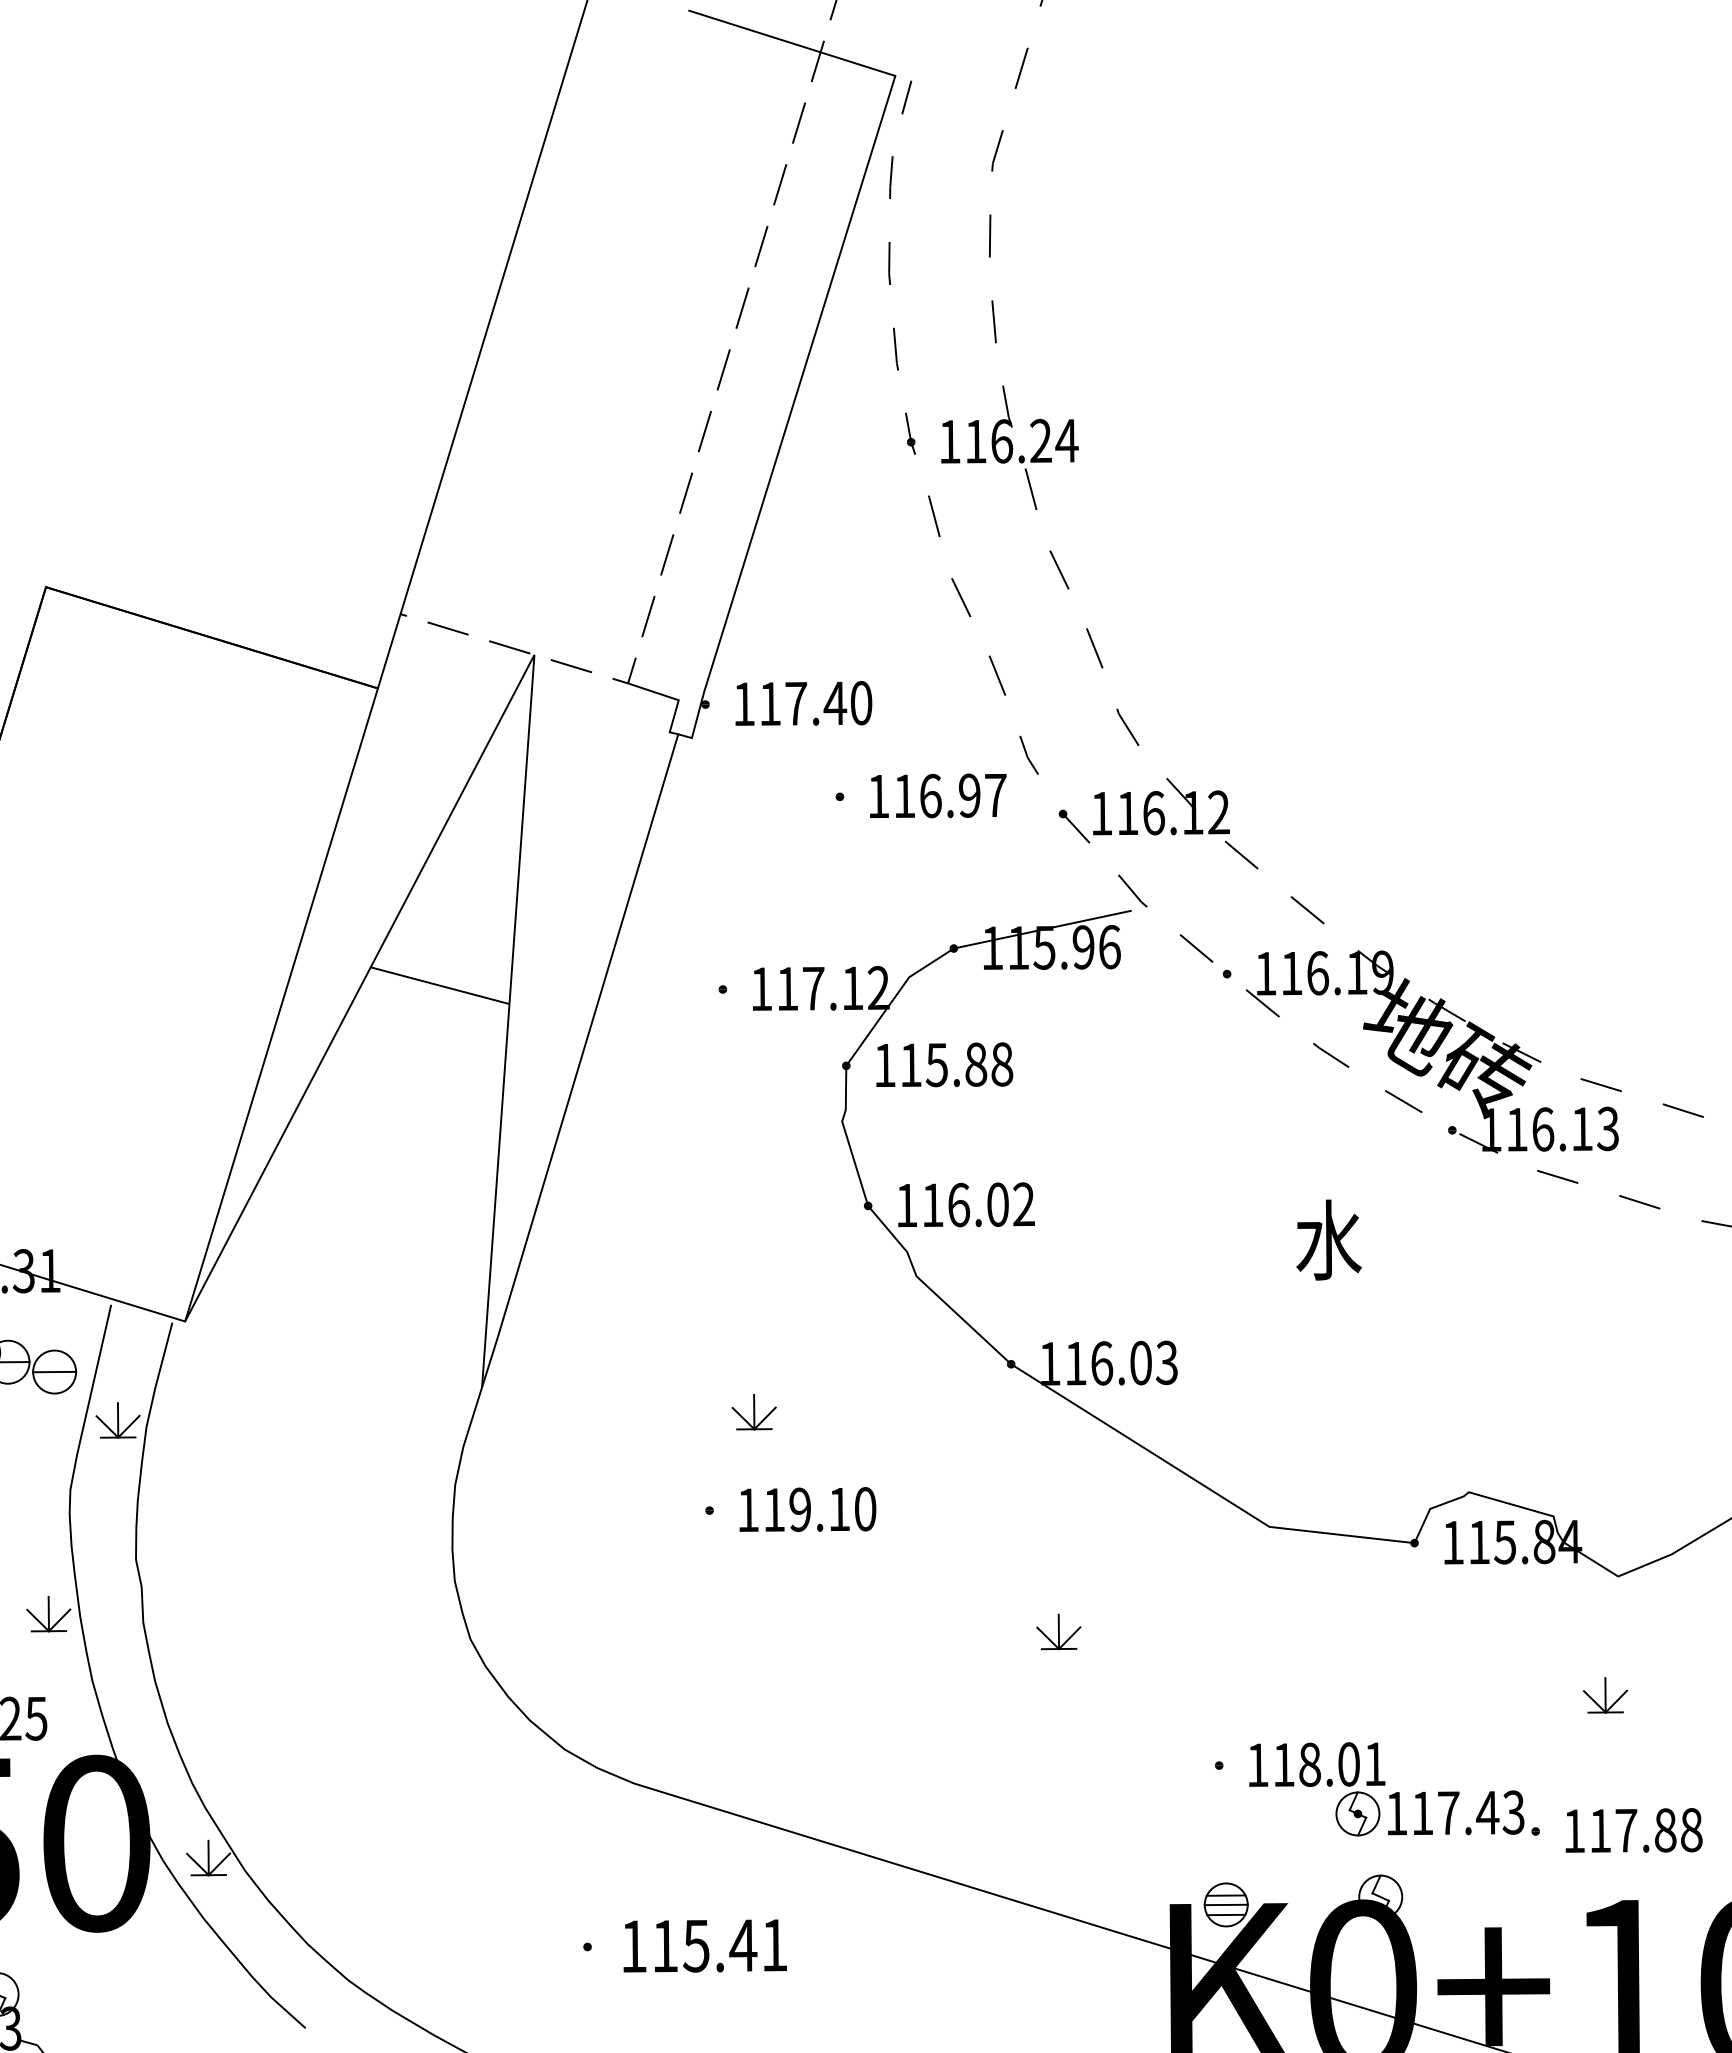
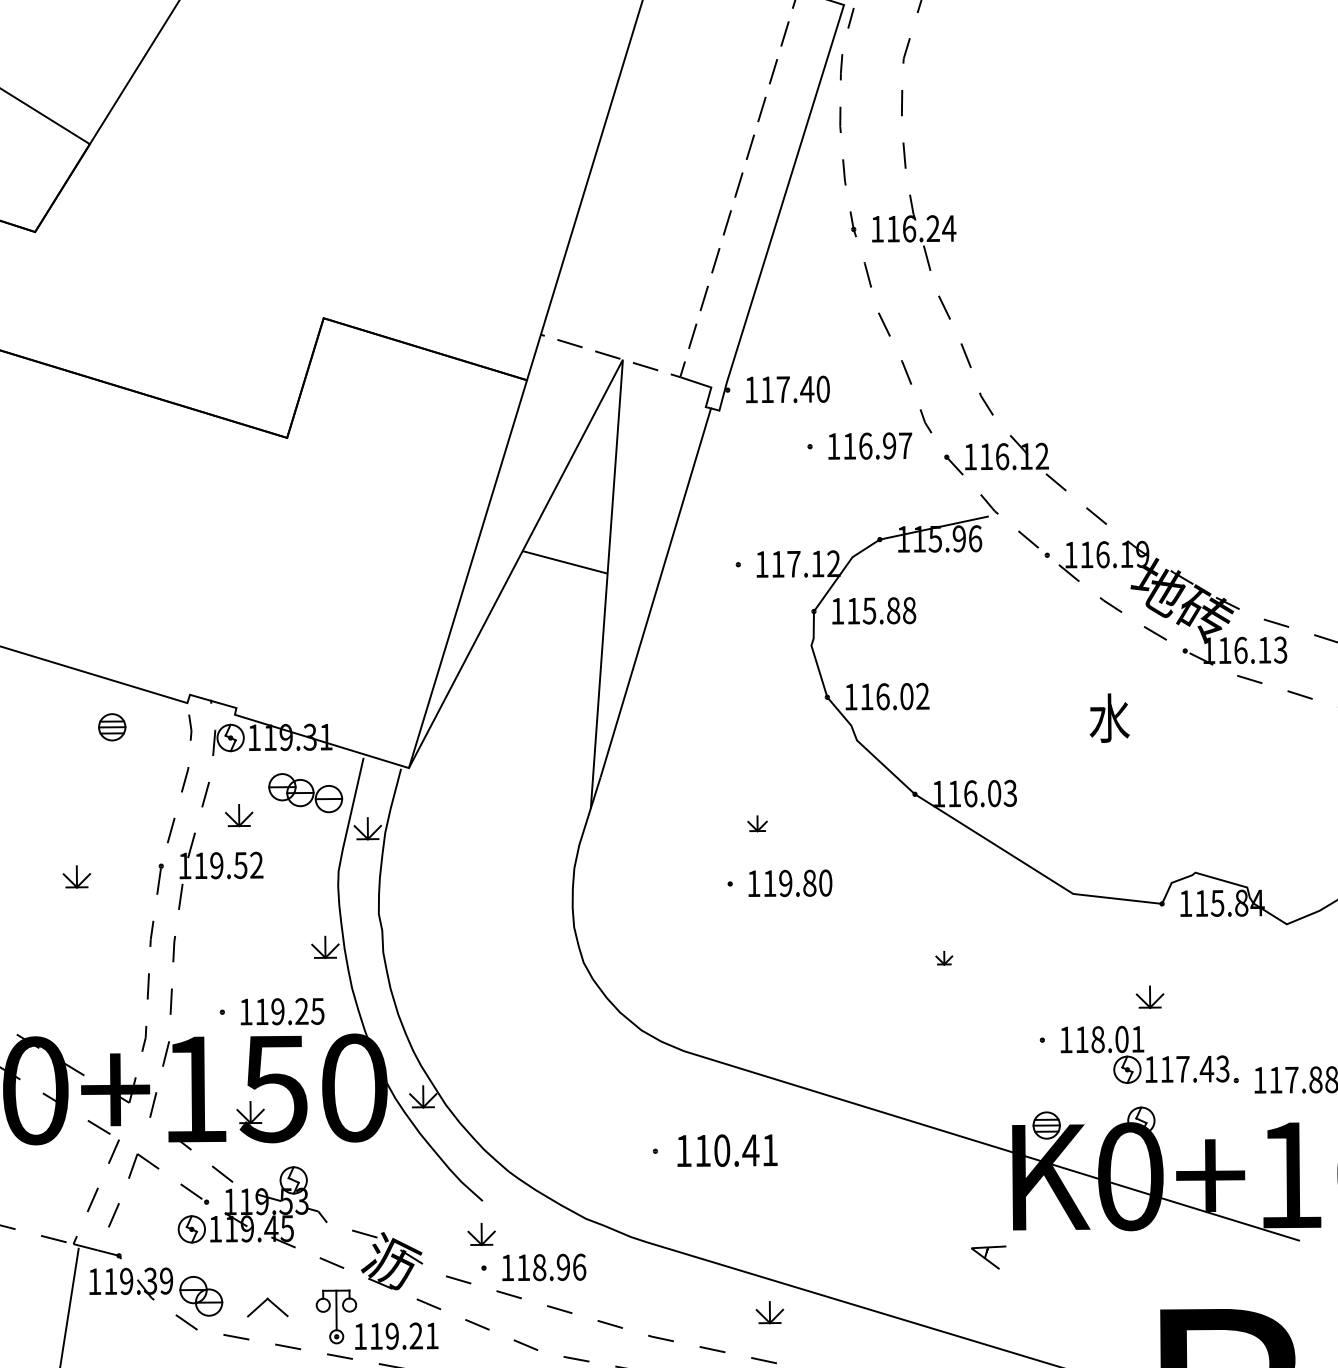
part: (754, 1411) -> (757, 823), size x0.7
text: (839, 1508) -> (809, 882), 119.10 -> 119.80
part: (1059, 1630) -> (944, 957), size x0.6
part: (1604, 1694) -> (1149, 996), moved
text: (696, 1945) -> (722, 1150), 115.41 -> 110.41

